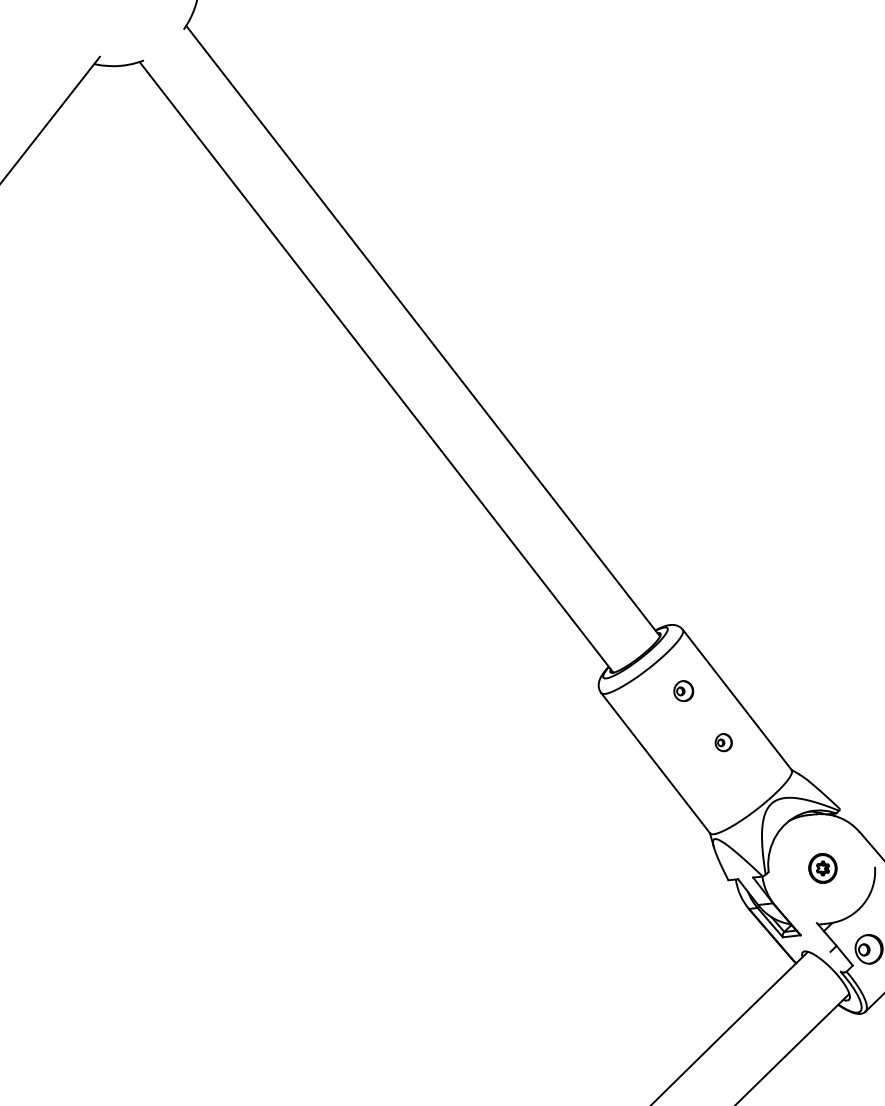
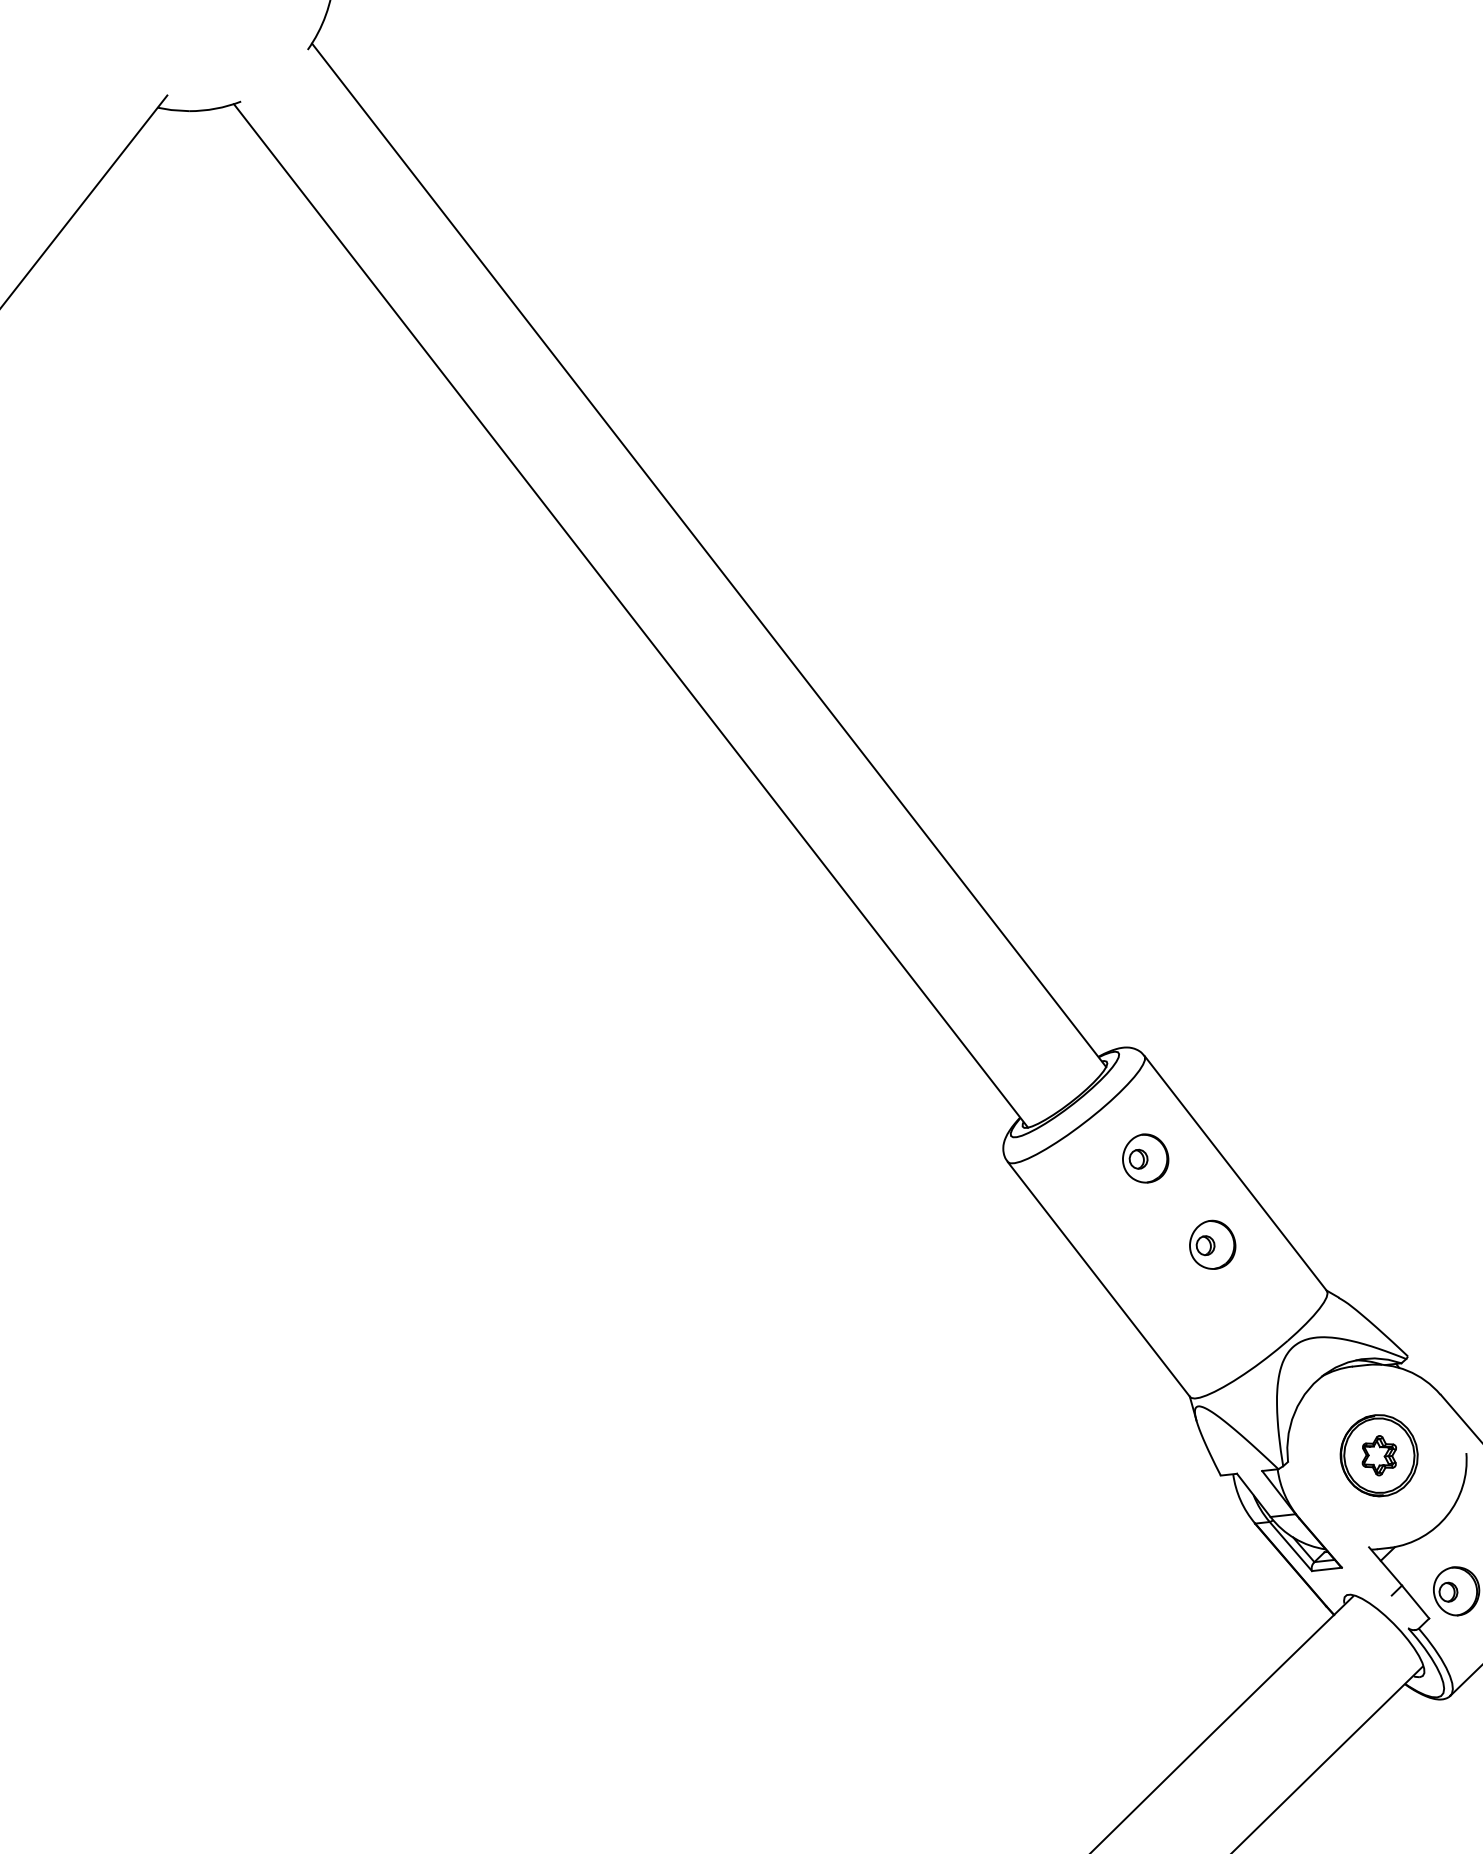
part: (683, 690) -> (1145, 1157), size x1.43
part: (723, 742) -> (1212, 1244), size x1.67
part: (822, 868) -> (1378, 1455), size x1.67

